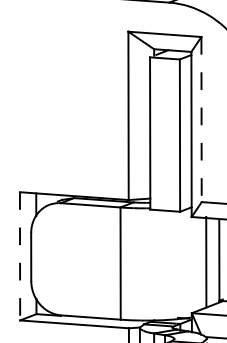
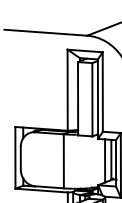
line: (200, 120) -> (102, 92), dashed -> solid
line: (20, 255) -> (15, 157), dashed -> solid

